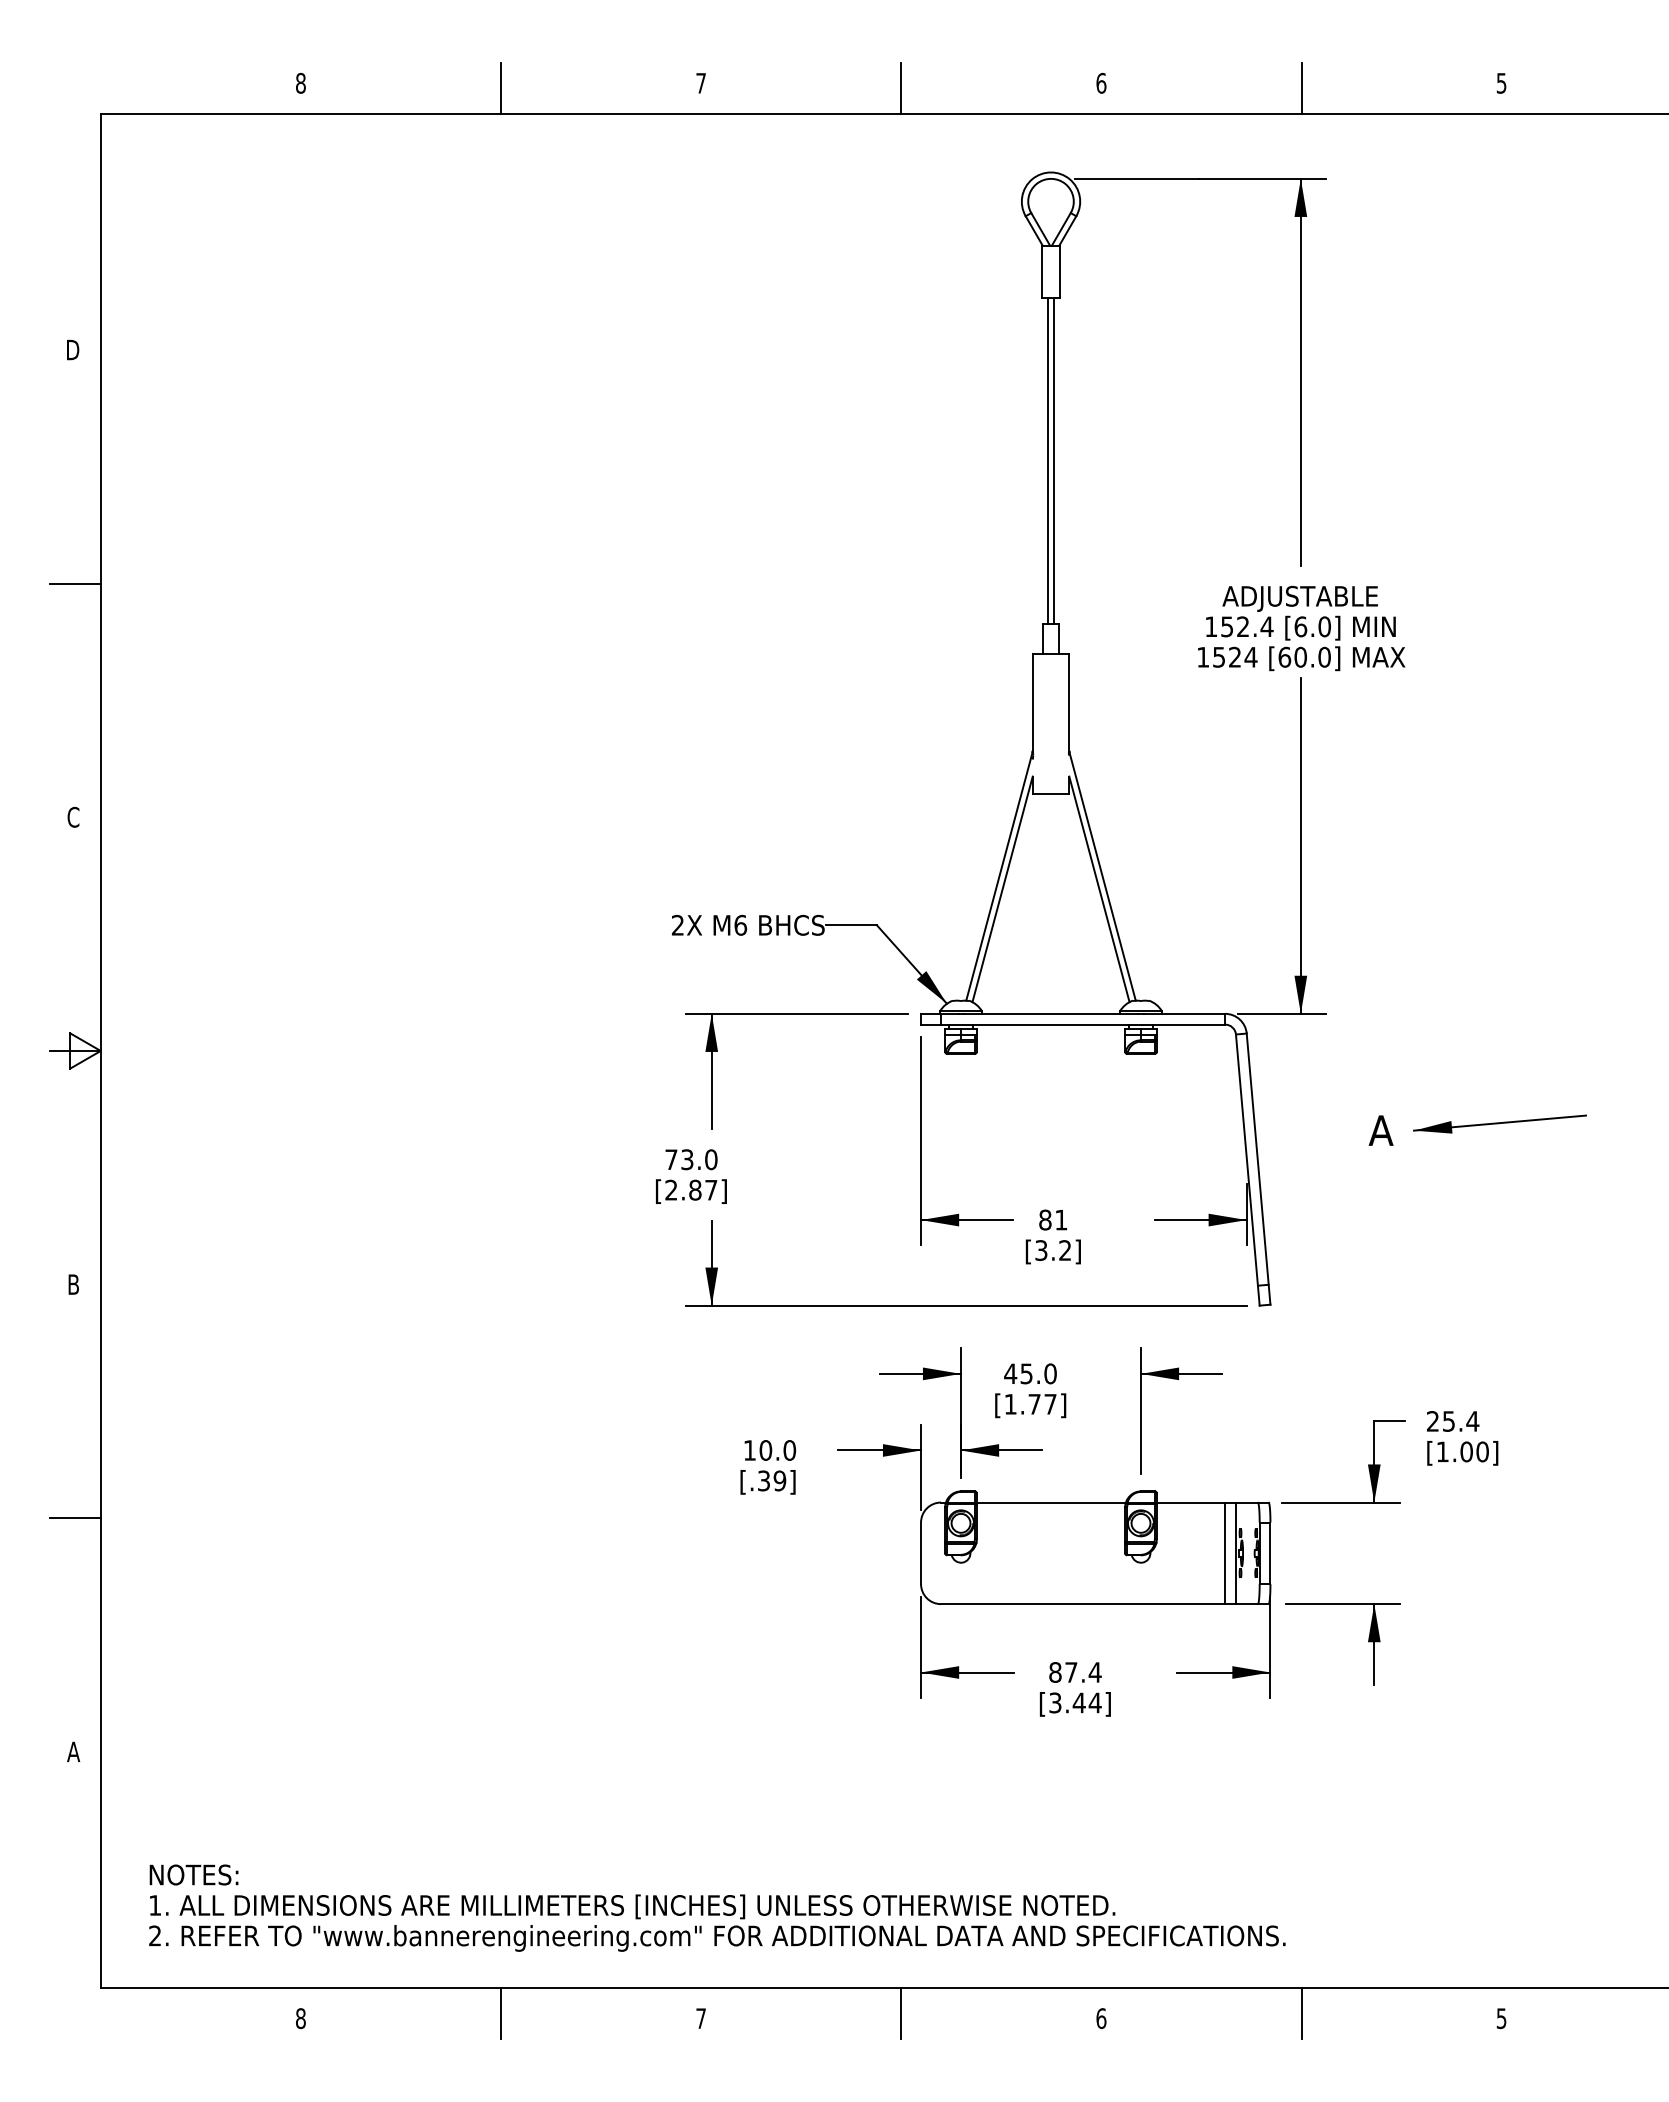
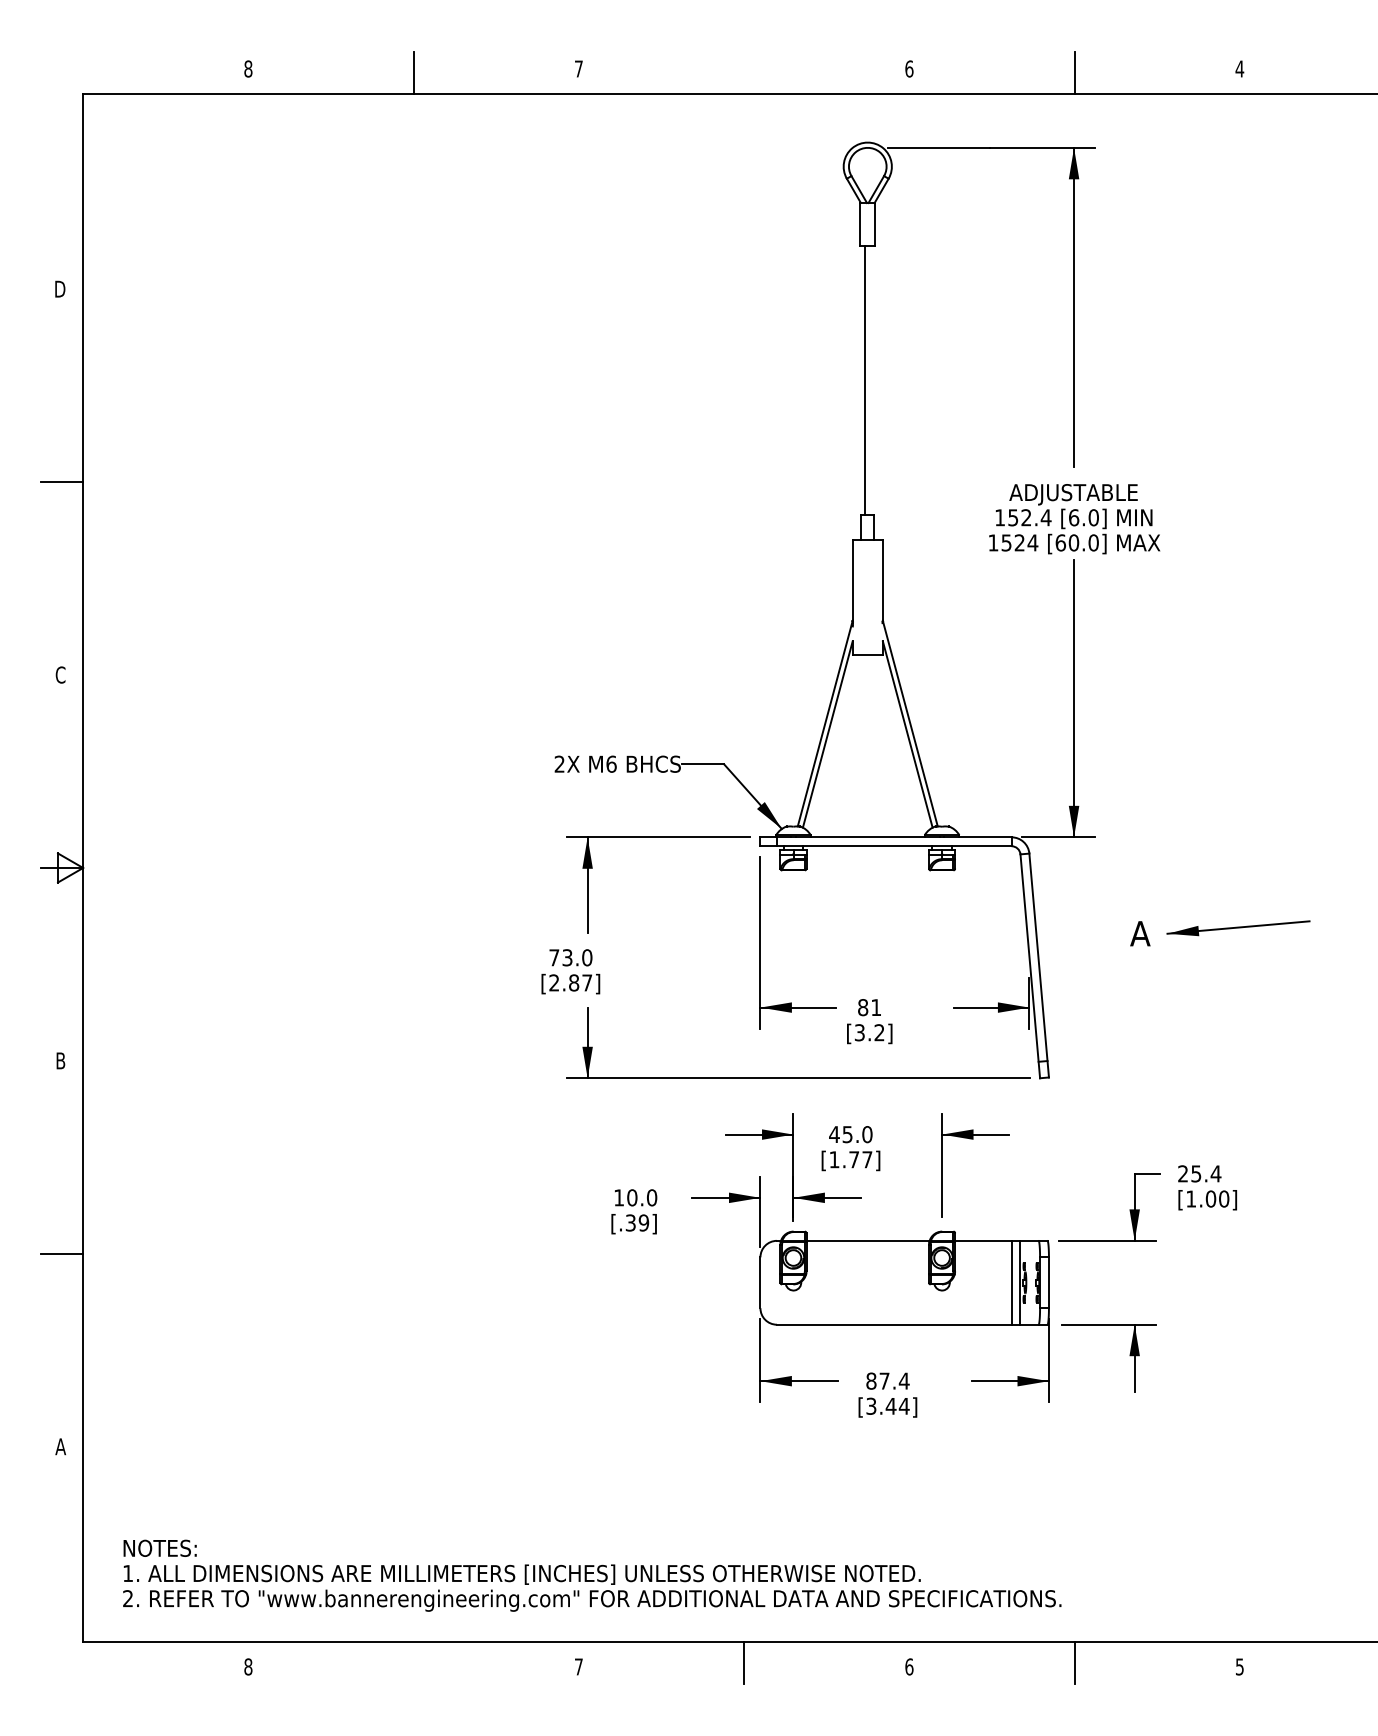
text: (1501, 83) -> (1239, 69), 5 -> 4
line: (901, 88) -> (744, 73), removed
line: (1054, 460) -> (870, 380), removed
line: (501, 2013) -> (414, 1662), removed

